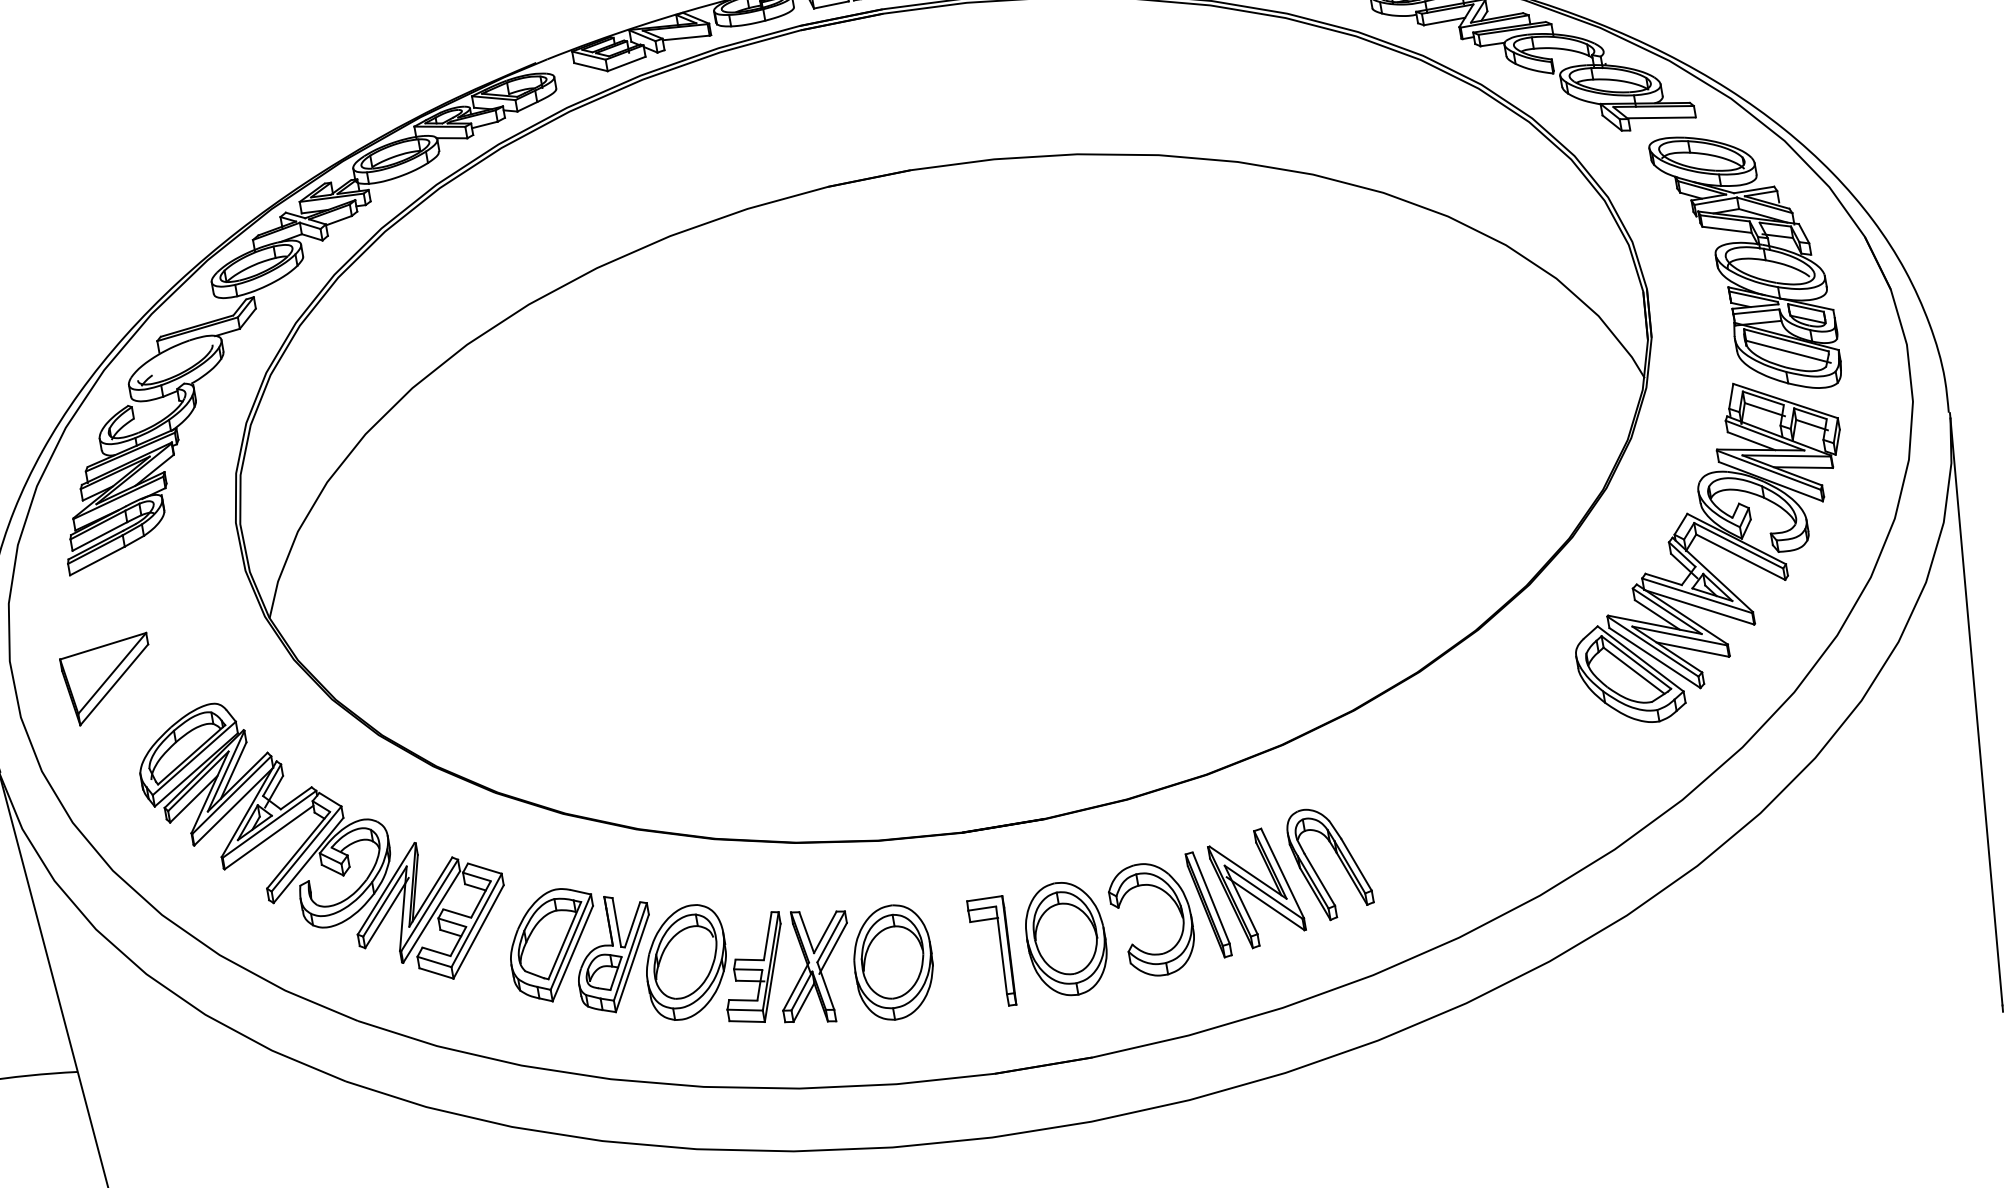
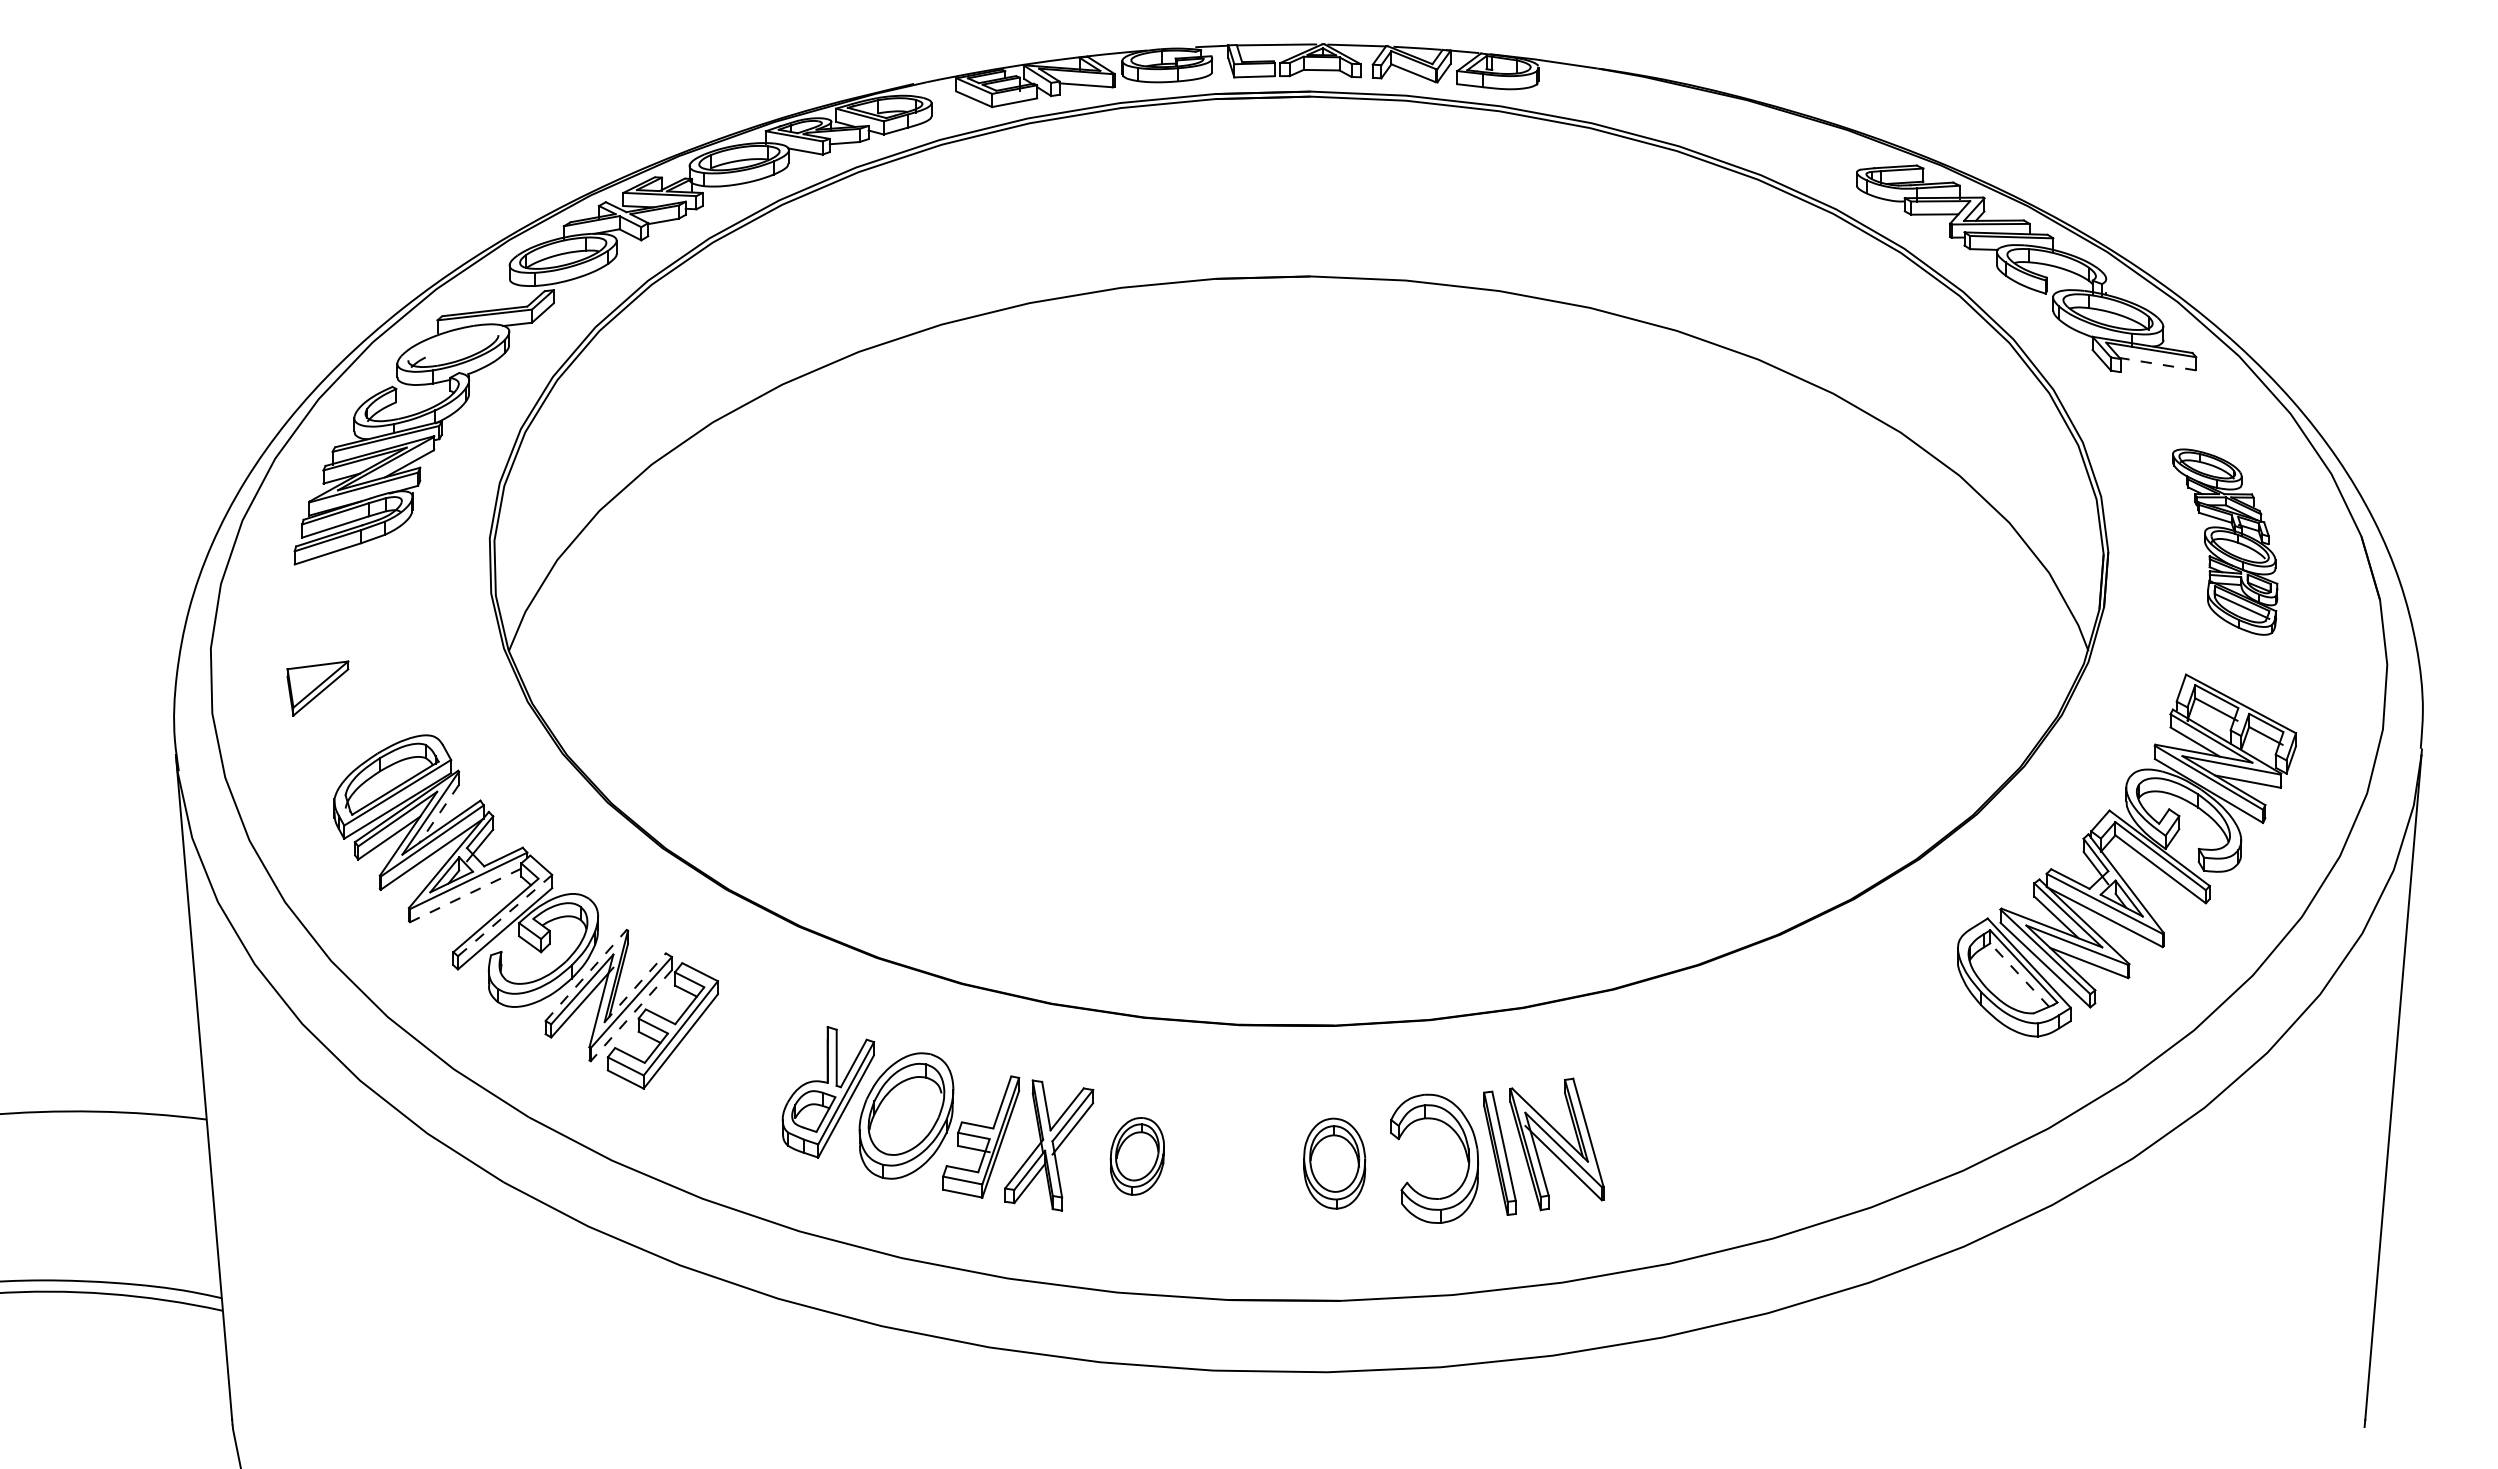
line: (1661, 118) -> (2157, 364), solid -> dashed
part: (1746, 262) -> (2224, 541), size x0.6
line: (1633, 670) -> (2019, 974), solid -> dashed
part: (108, 679) -> (317, 688), size x0.6
line: (233, 771) -> (438, 814), solid -> dashed
line: (269, 837) -> (465, 895), solid -> dashed
line: (305, 849) -> (504, 915), solid -> dashed
part: (1338, 857) -> (1653, 1125), removed
line: (386, 888) -> (586, 975), solid -> dashed
line: (430, 891) -> (635, 987), solid -> dashed
line: (431, 916) -> (631, 1015), solid -> dashed
part: (1066, 938) -> (1334, 1163), size x0.7
part: (554, 945) -> (762, 1071), removed
part: (1001, 951) -> (1259, 1164), removed
part: (893, 962) -> (1137, 1156), size x0.6

